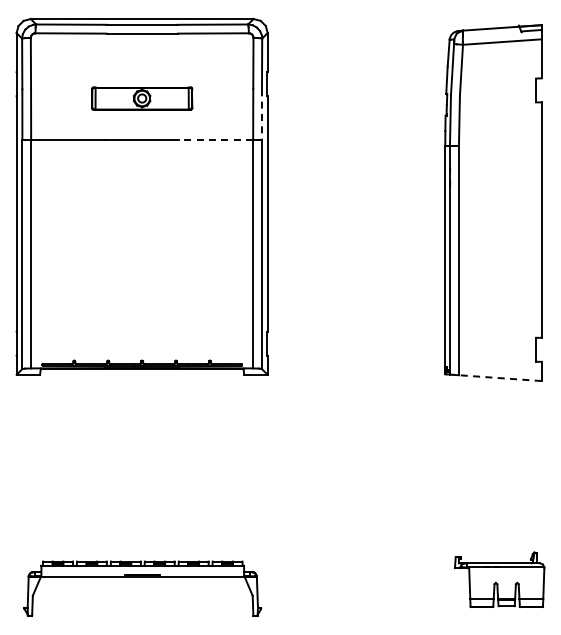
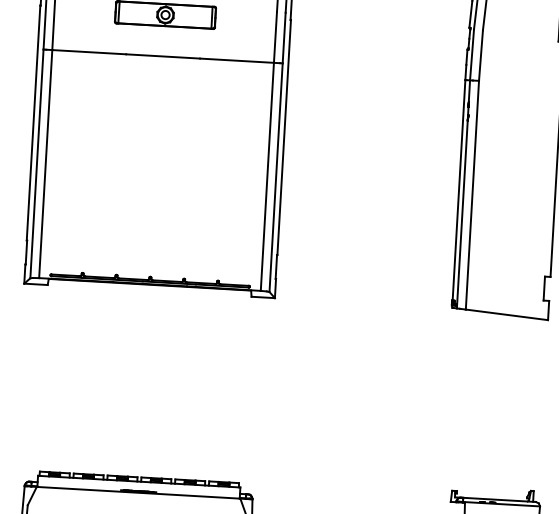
line: (261, 115) -> (283, 38), dashed -> solid
line: (216, 139) -> (237, 60), dashed -> solid
line: (499, 378) -> (506, 315), dashed -> solid

